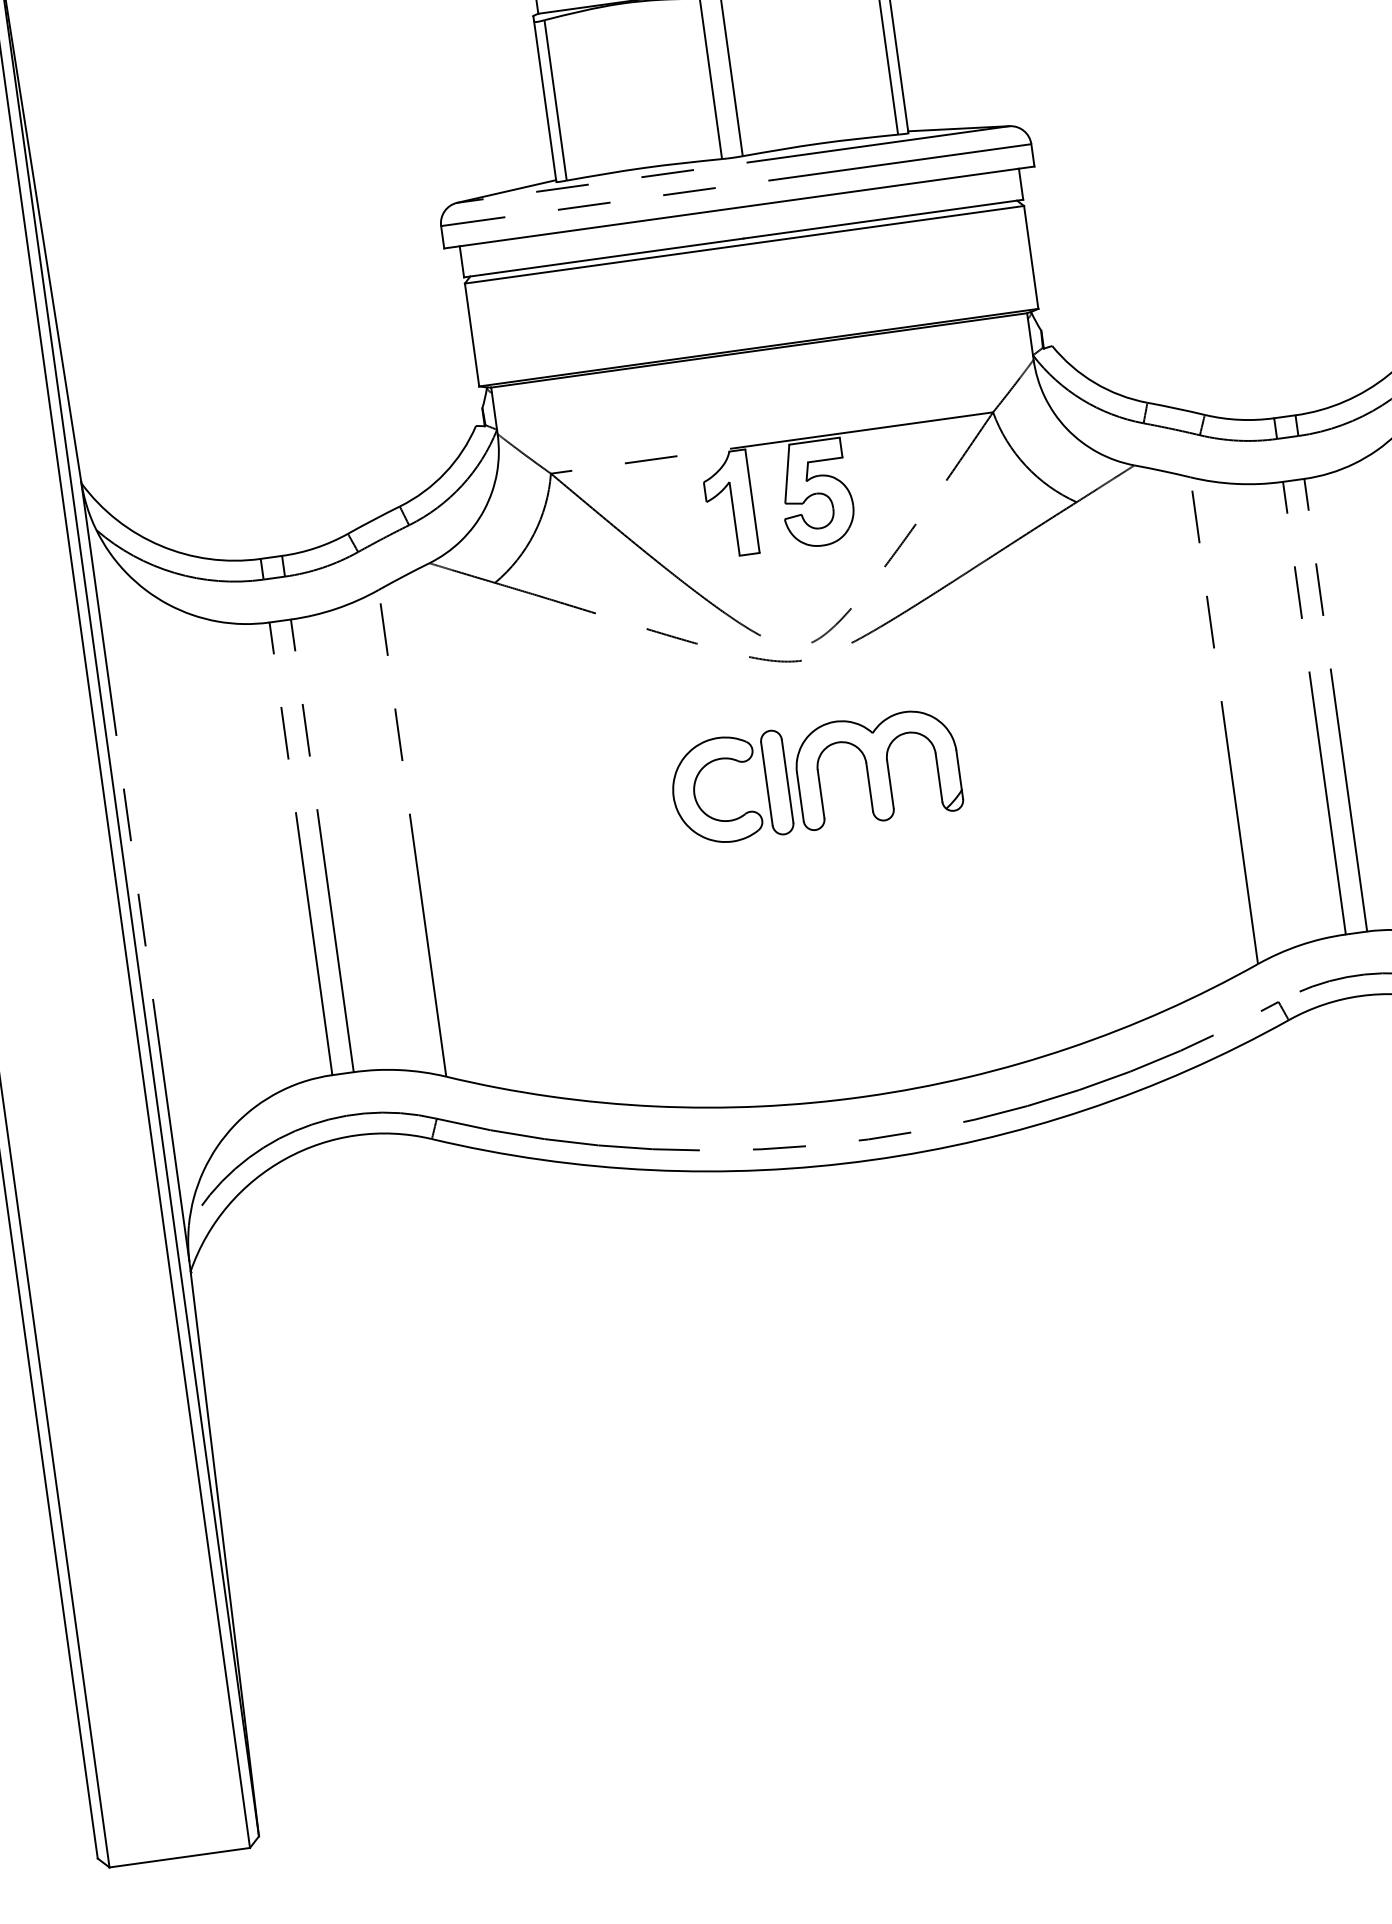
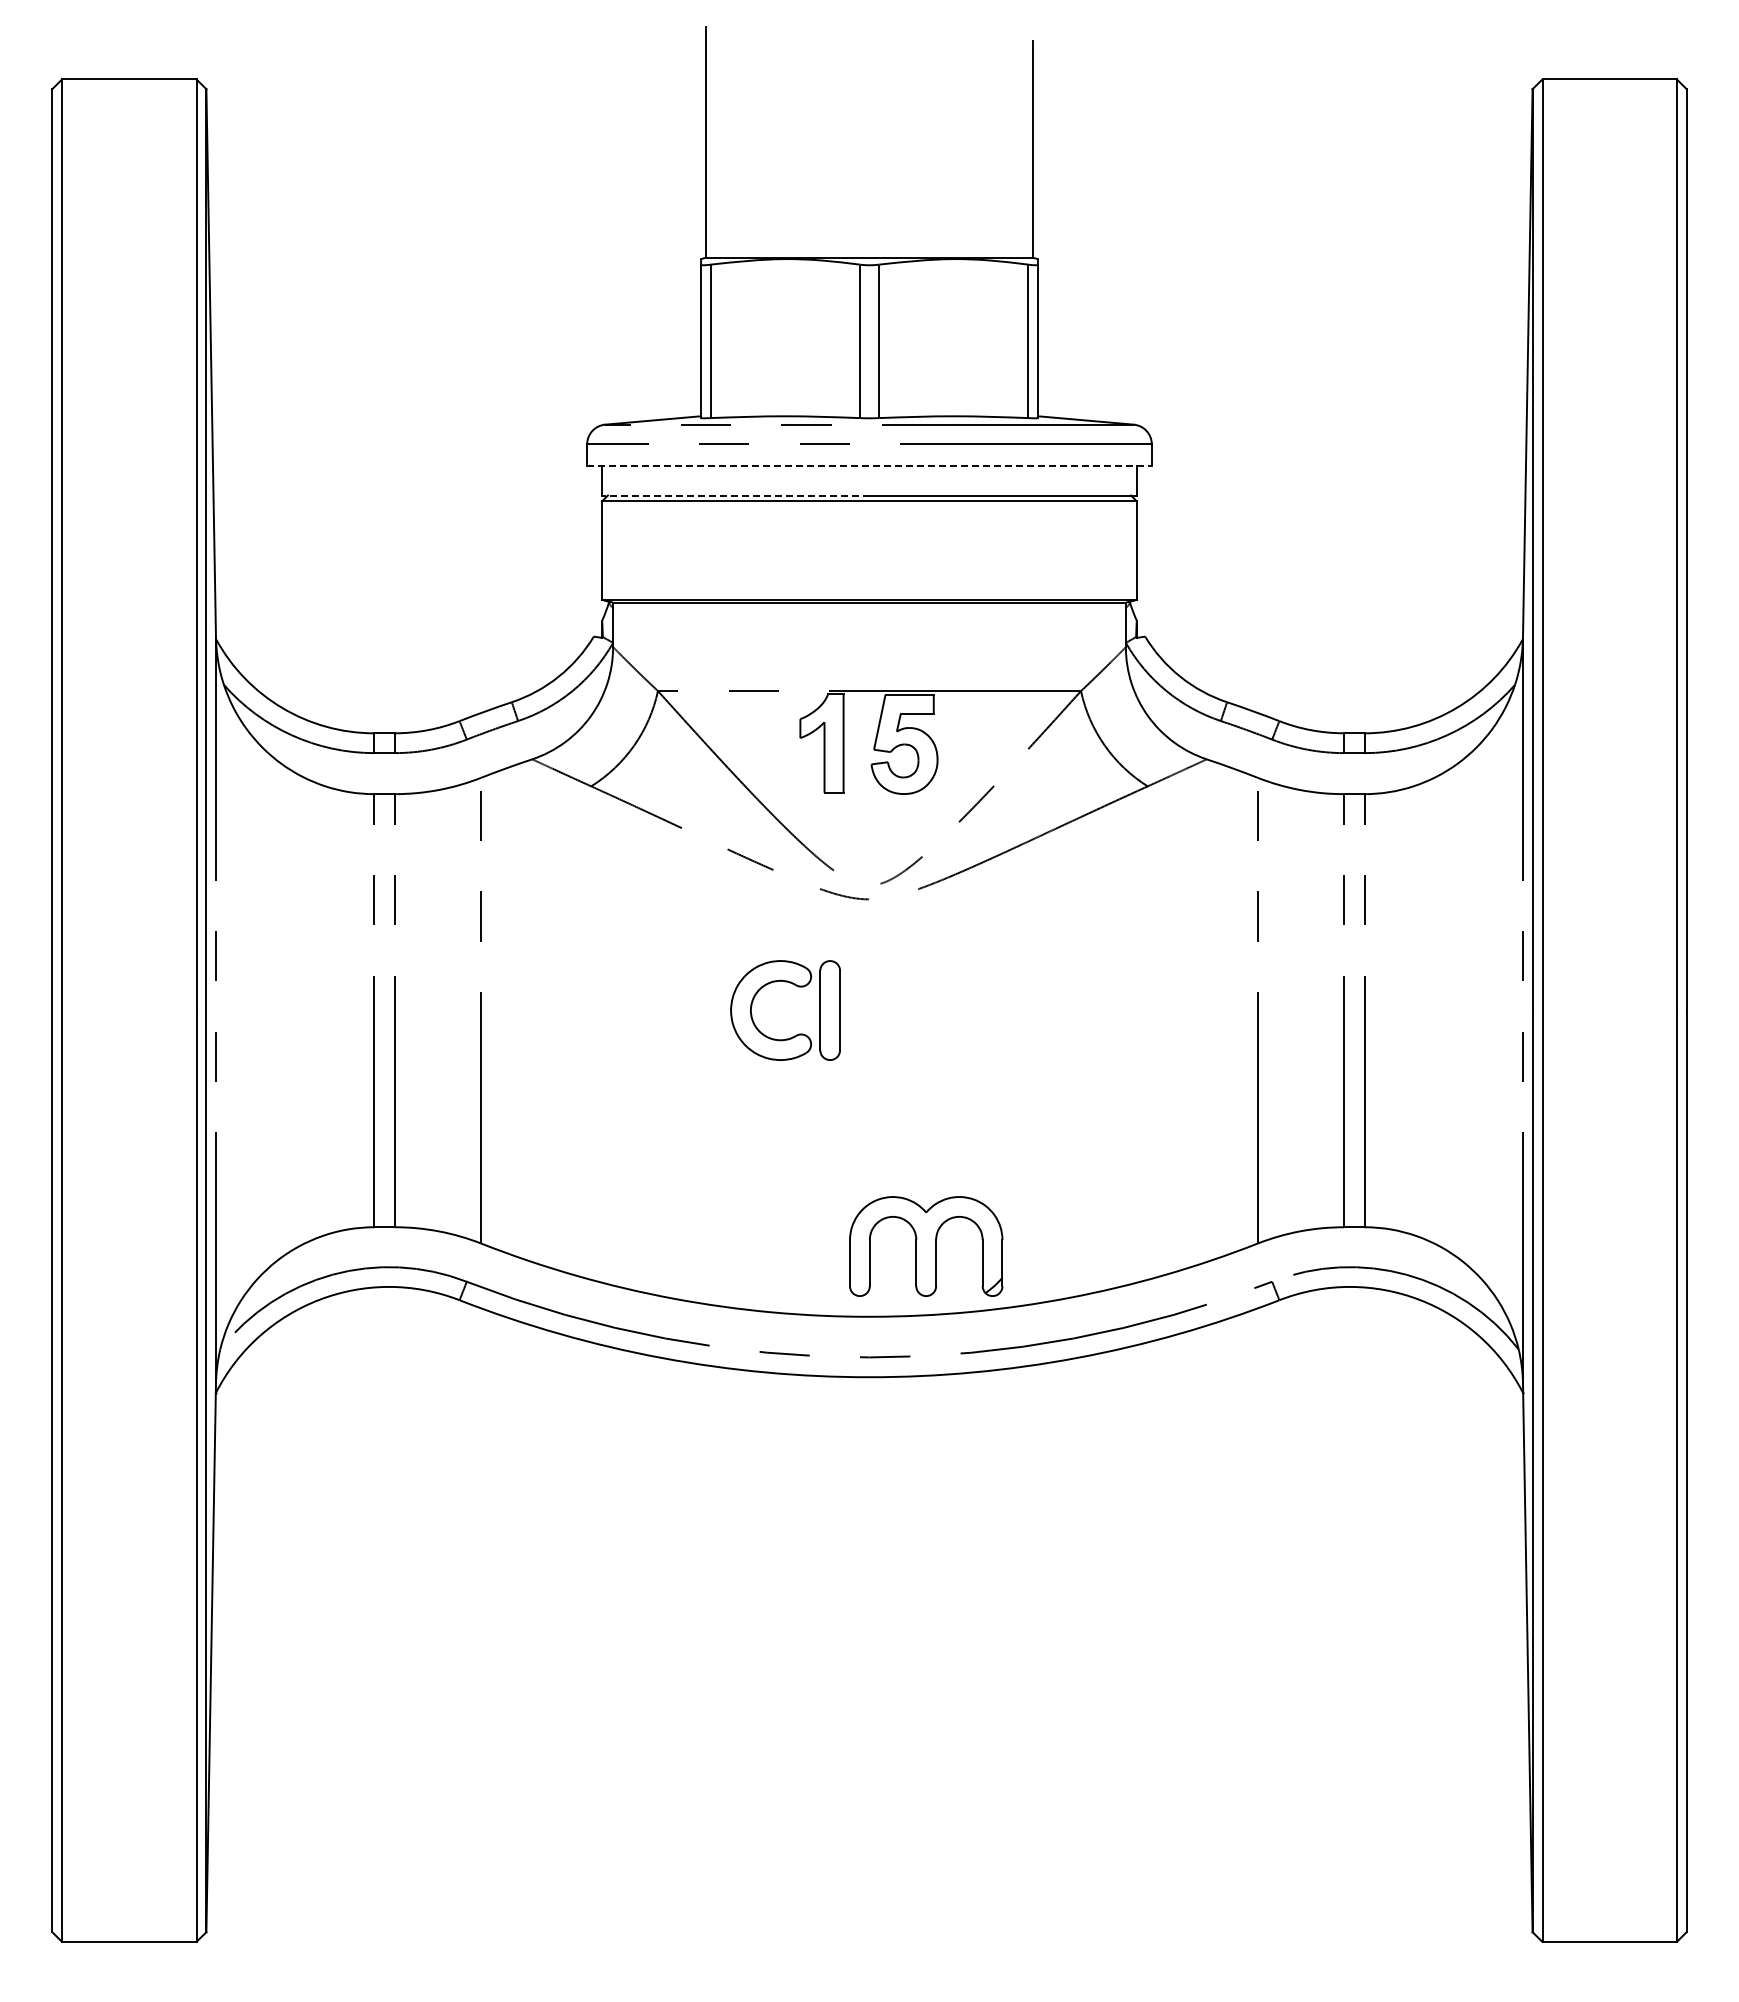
line: (739, 207) -> (869, 465), solid -> dashed
line: (603, 257) -> (735, 495), solid -> dashed
part: (877, 768) -> (926, 1246), moved

